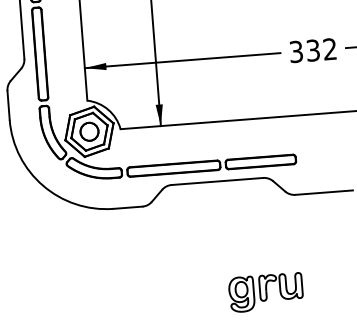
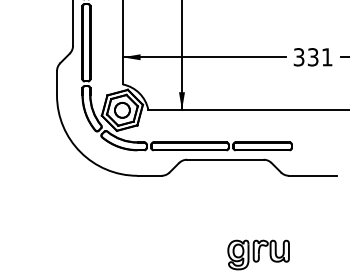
text: (330, 49) -> (327, 57), 332 -> 331

